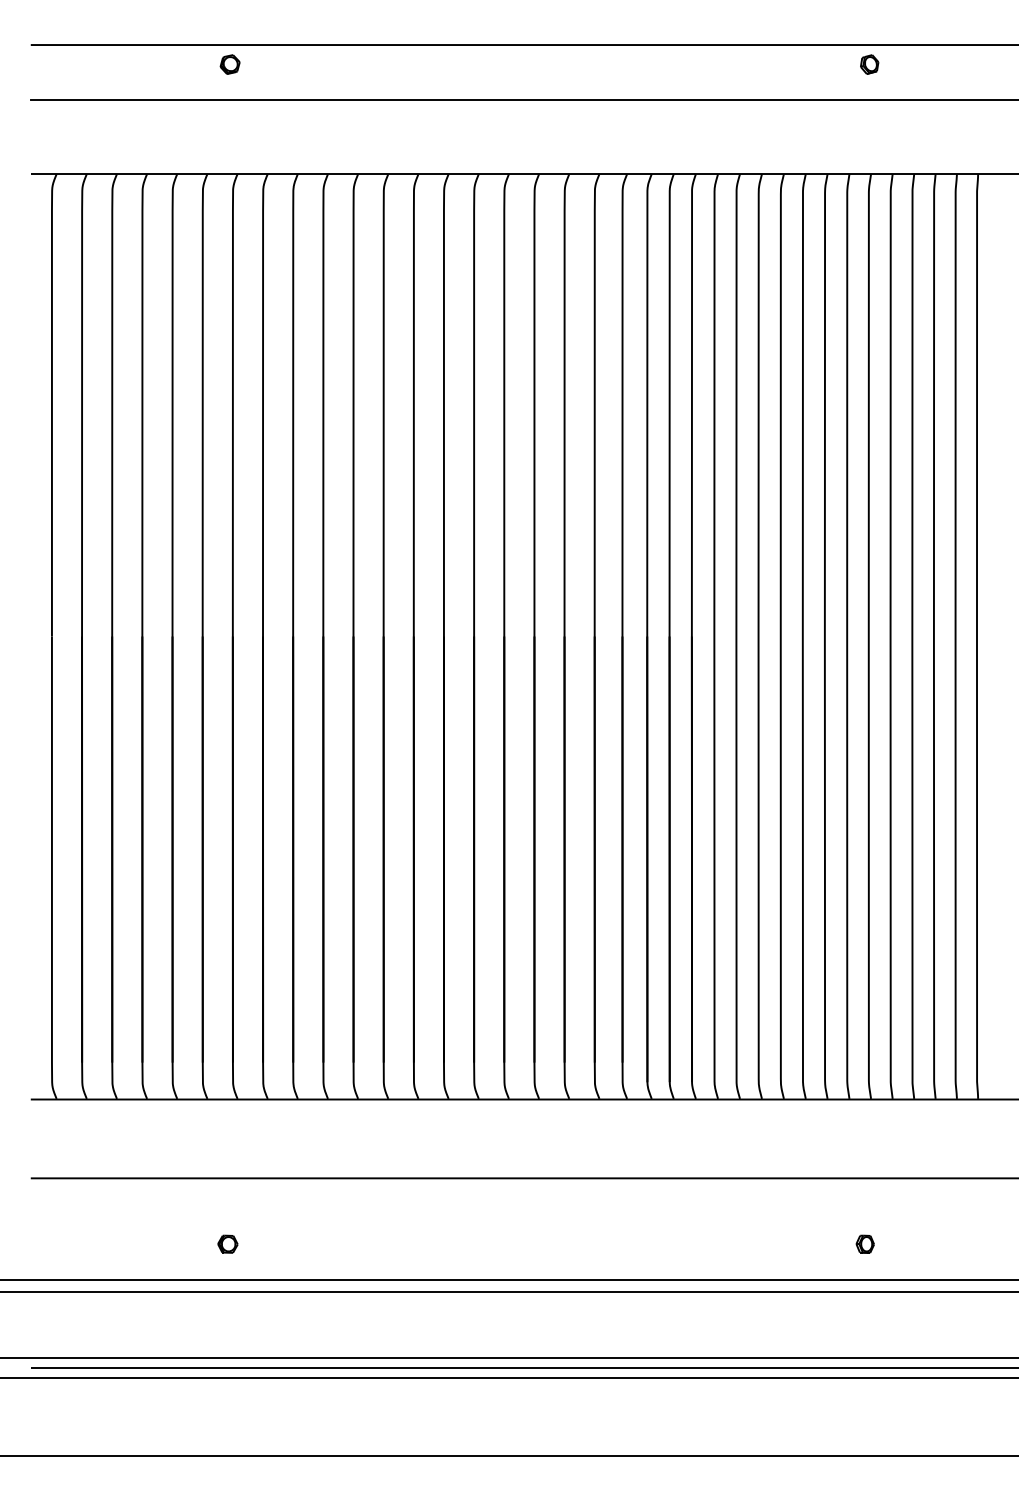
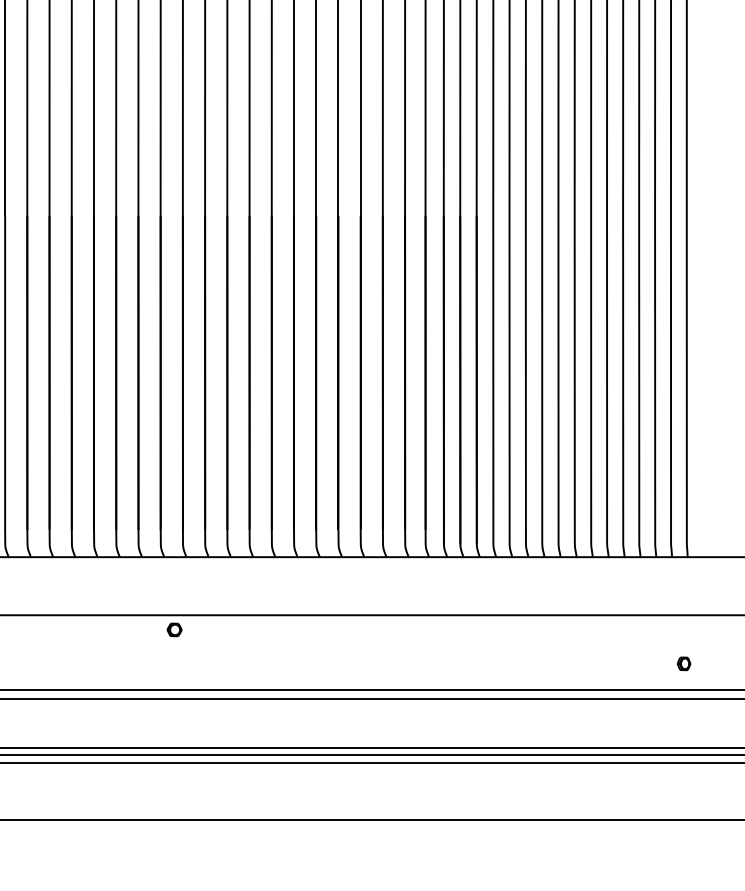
part: (227, 1243) -> (174, 629), moved
part: (864, 1243) -> (683, 663), moved

